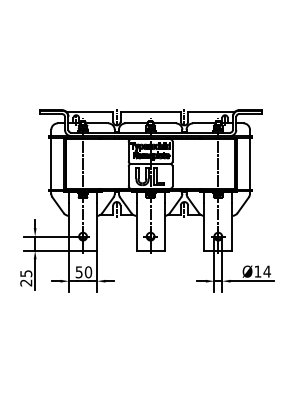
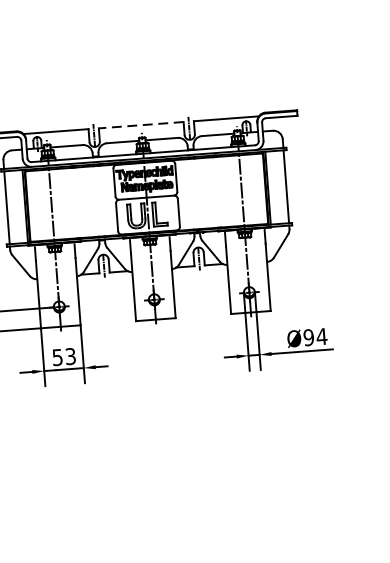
line: (150, 112) -> (141, 125), solid -> dashed
text: (257, 271) -> (308, 337), Ø14 -> Ø94
text: (88, 272) -> (70, 356), 50 -> 53

